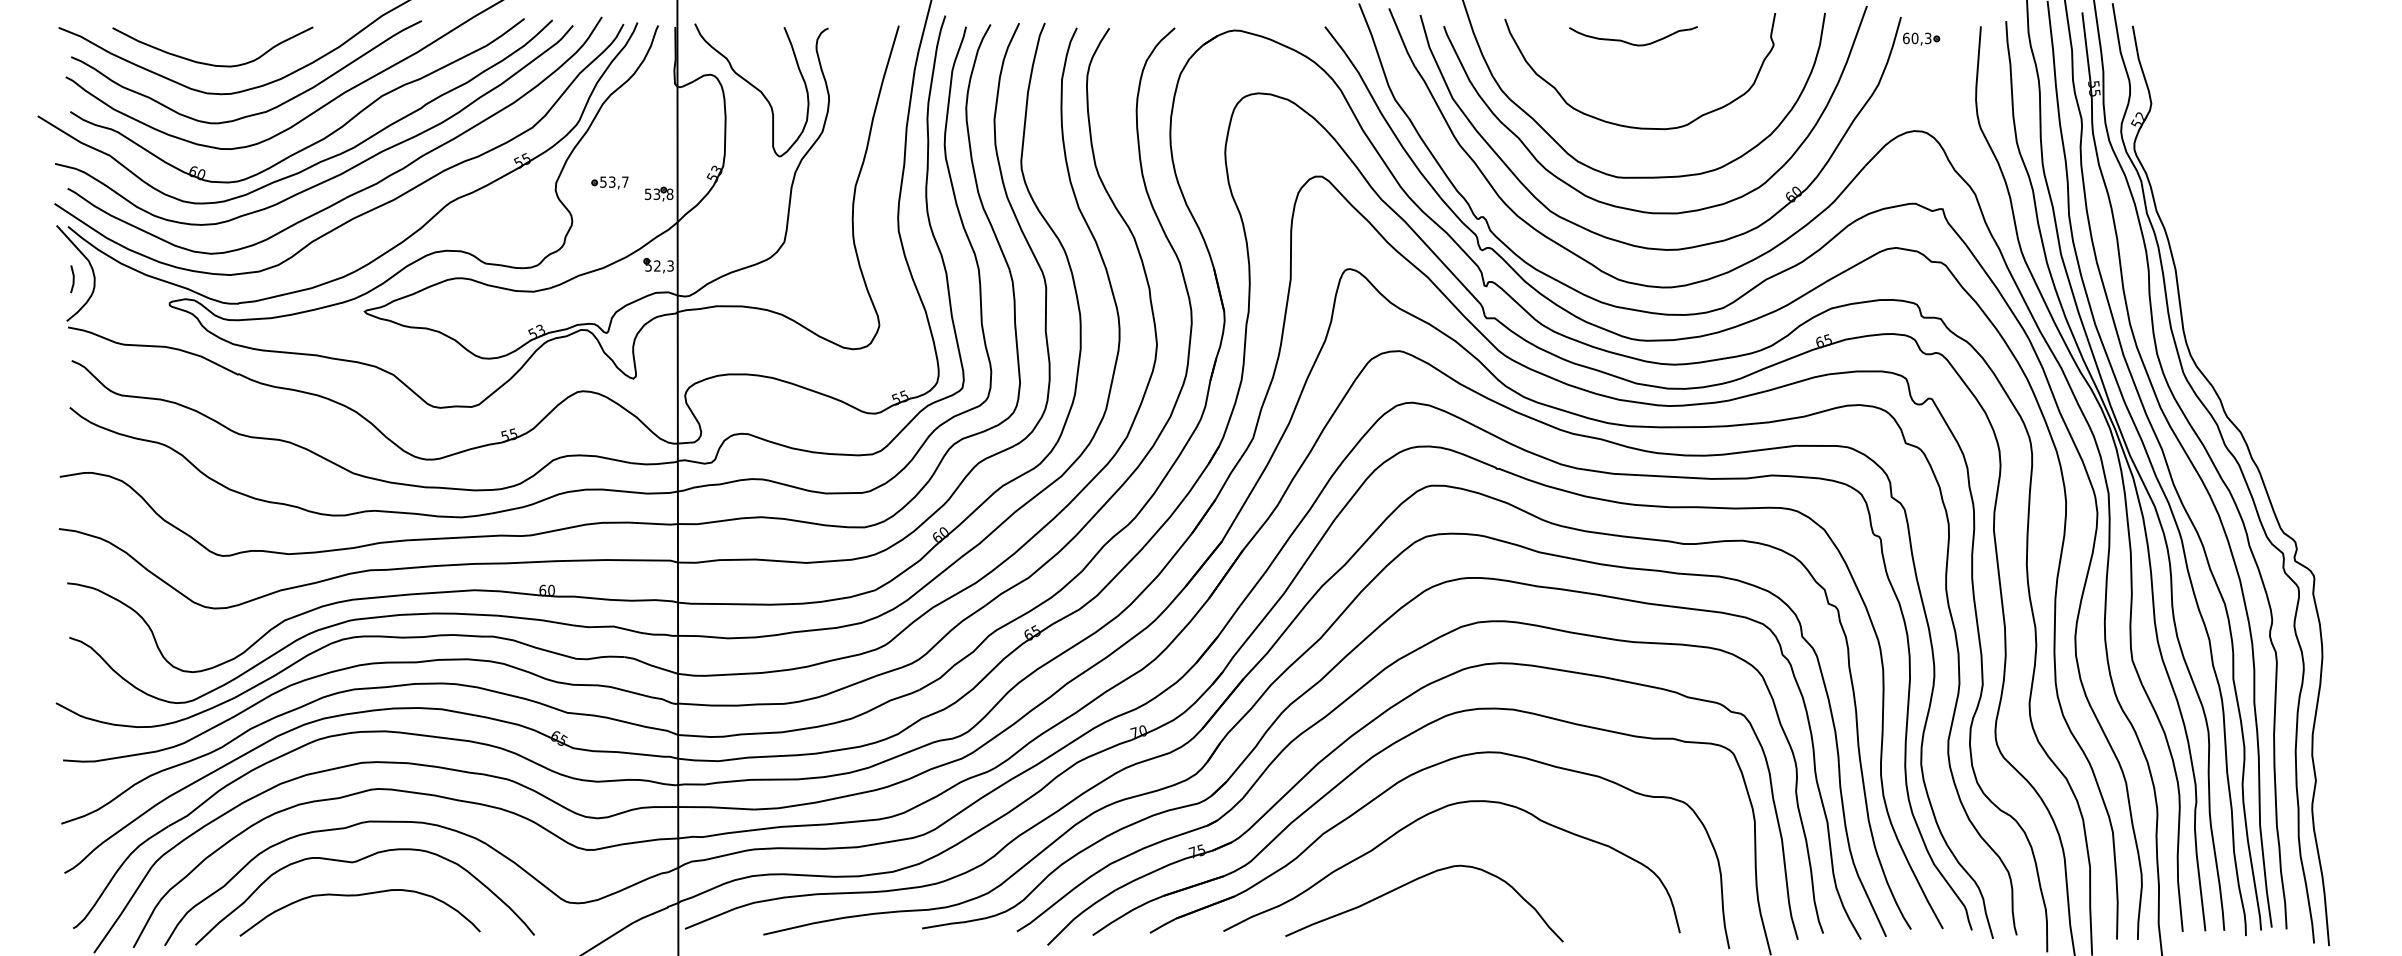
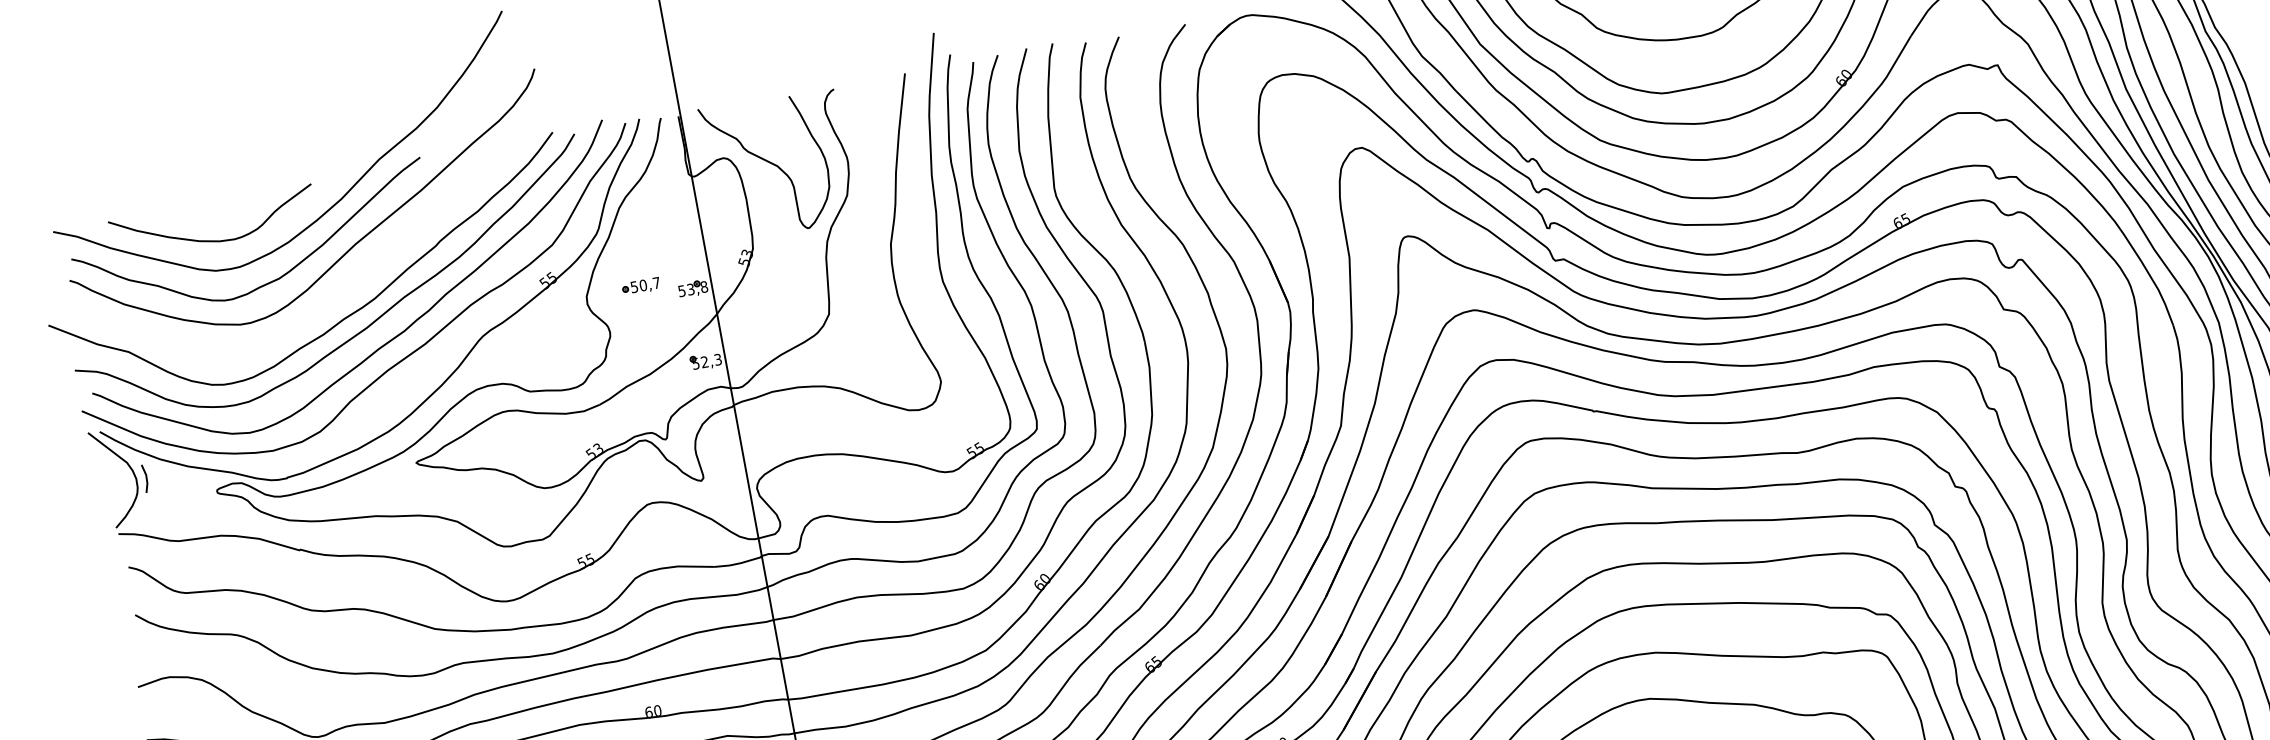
part: (318, 140) -> (337, 297), removed
text: (611, 181) -> (642, 284), 53,7 -> 50,7
line: (72, 279) -> (145, 478), moved

